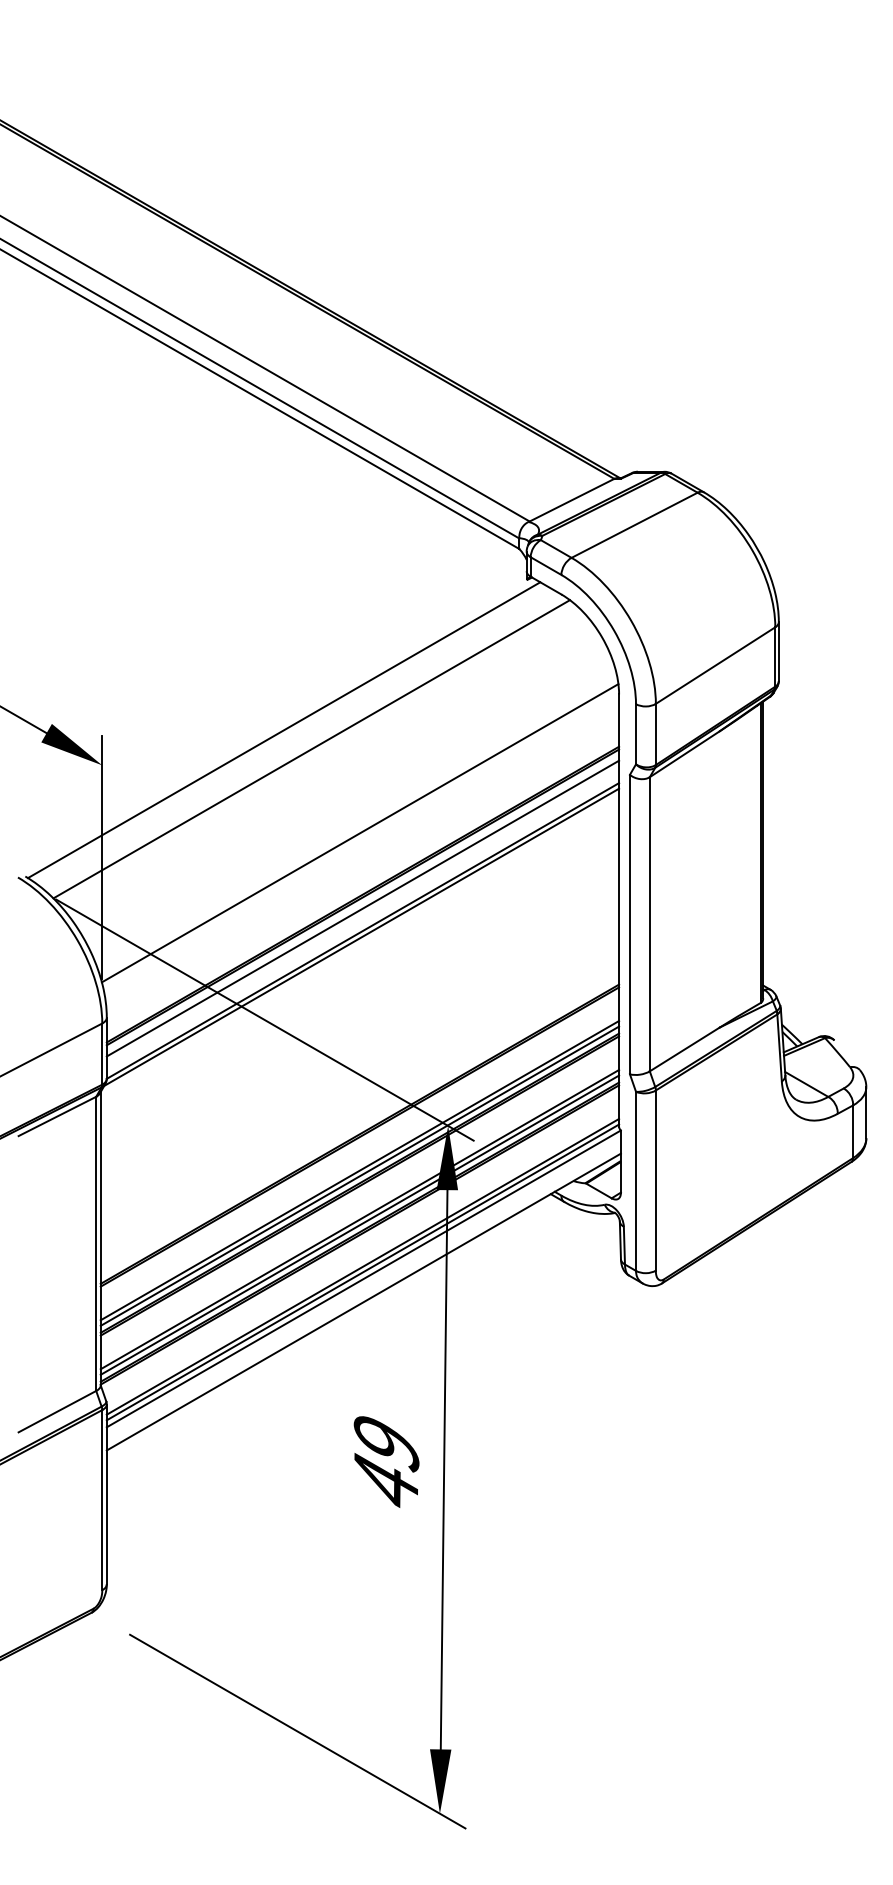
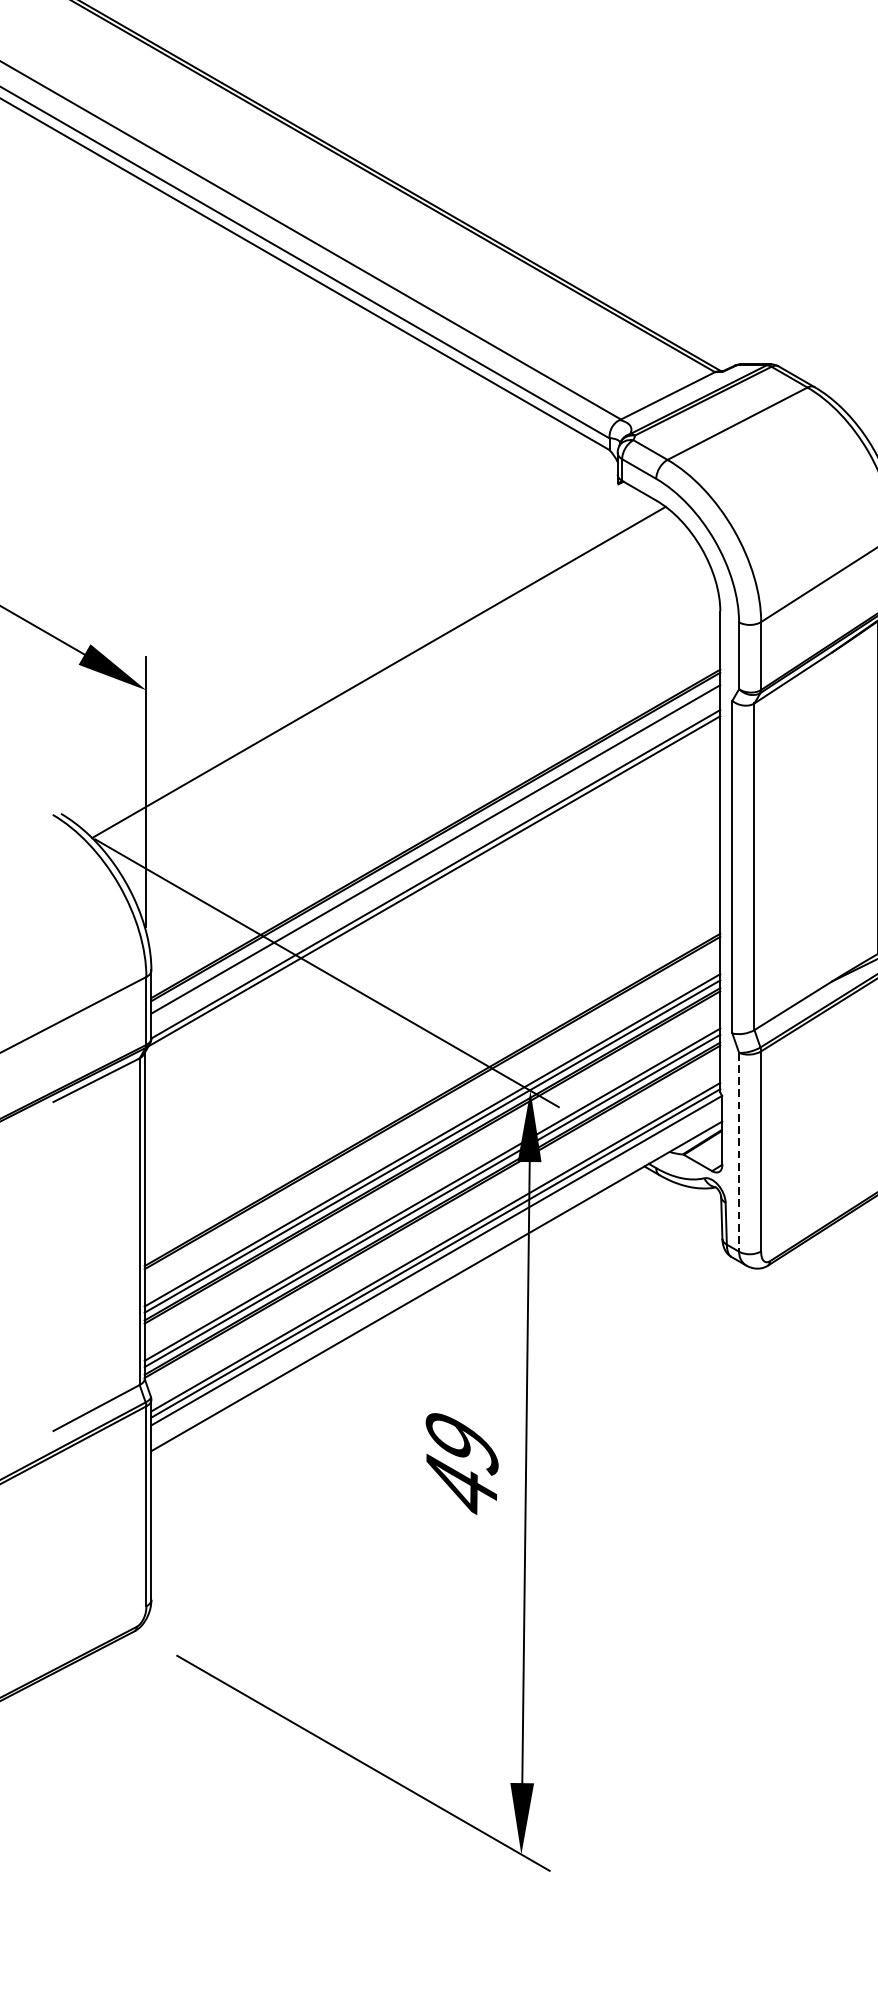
line: (284, 730) -> (348, 651), removed
line: (359, 833) -> (432, 765), removed
line: (636, 1181) -> (739, 1152), solid -> dashed

